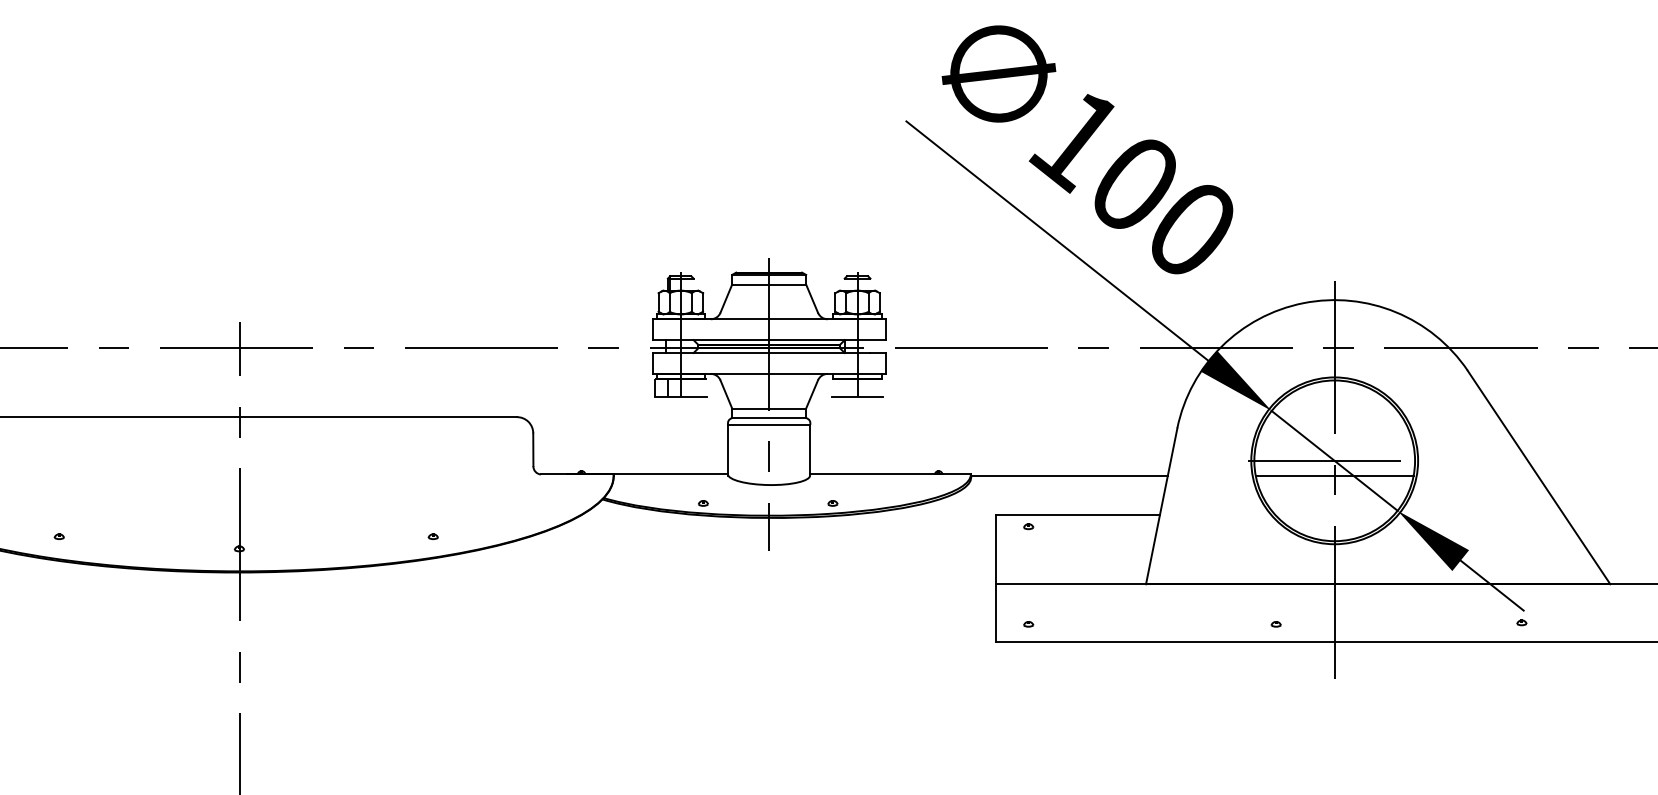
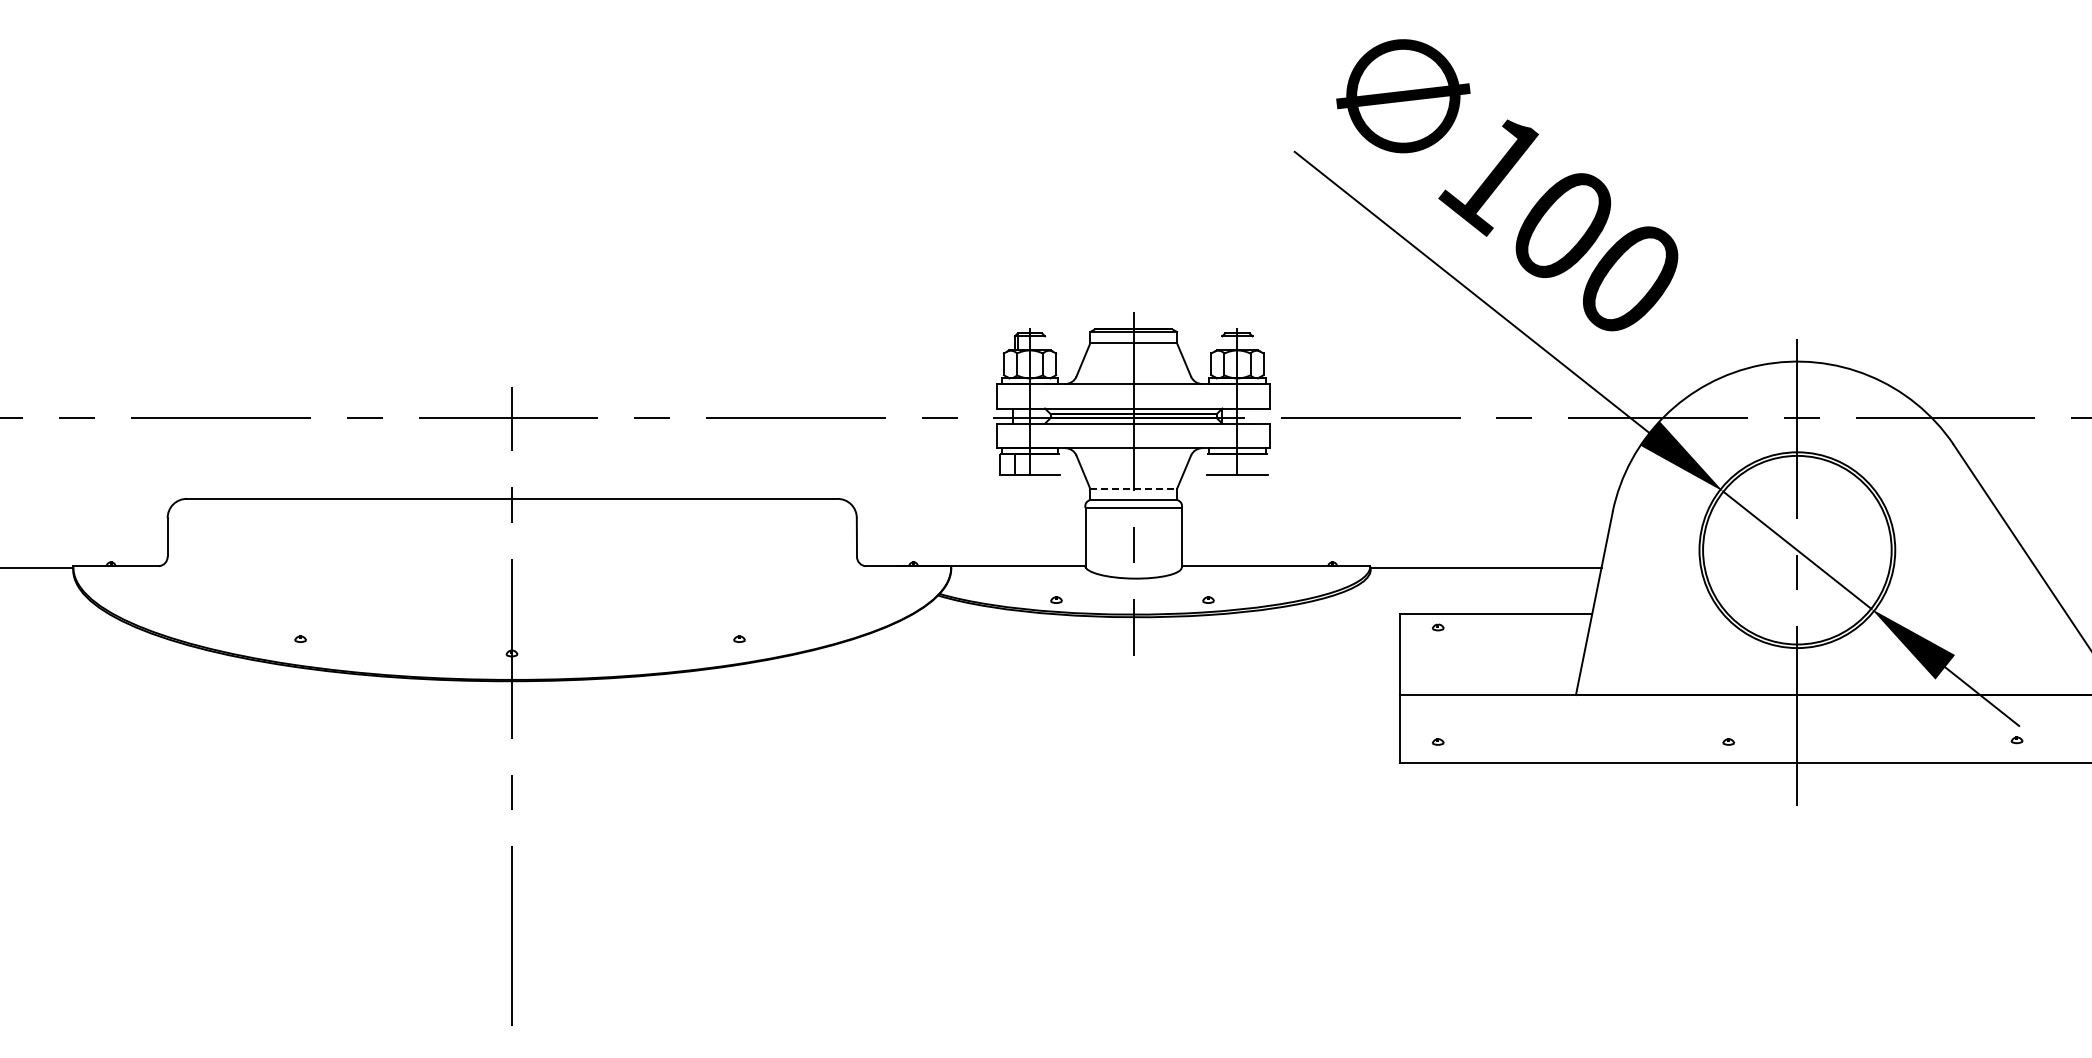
line: (769, 408) -> (1134, 488), solid -> dashed
line: (1333, 461) -> (1795, 550), removed
line: (1334, 475) -> (1797, 567), removed

